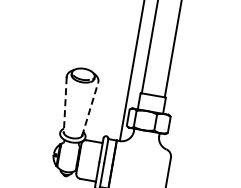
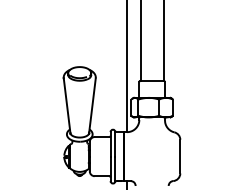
line: (65, 105) -> (67, 106), dashed -> solid
line: (90, 109) -> (92, 106), dashed -> solid

